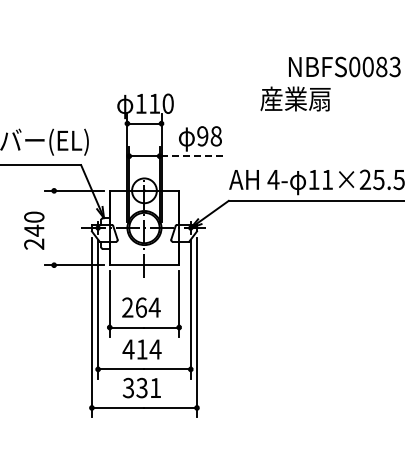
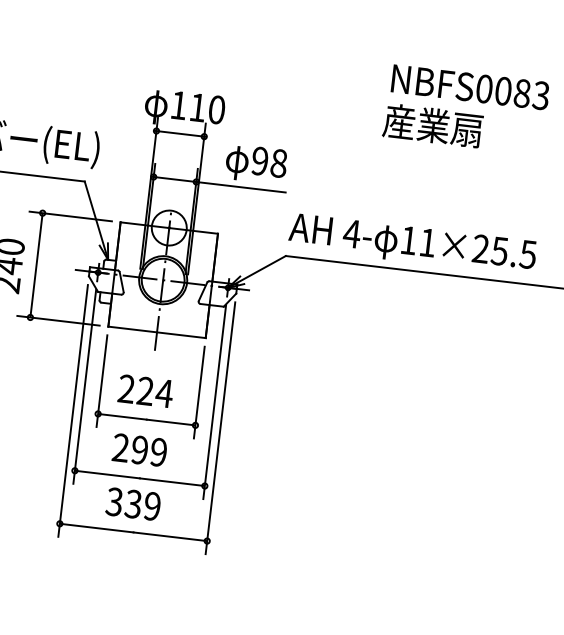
text: (295, 98) -> (433, 124), moved
line: (192, 156) -> (242, 187), dashed -> solid
line: (54, 227) -> (37, 264), added
text: (140, 307) -> (144, 390), 264 -> 224
text: (141, 349) -> (139, 450), 414 -> 299
text: (155, 387) -> (152, 505), 331 -> 339

